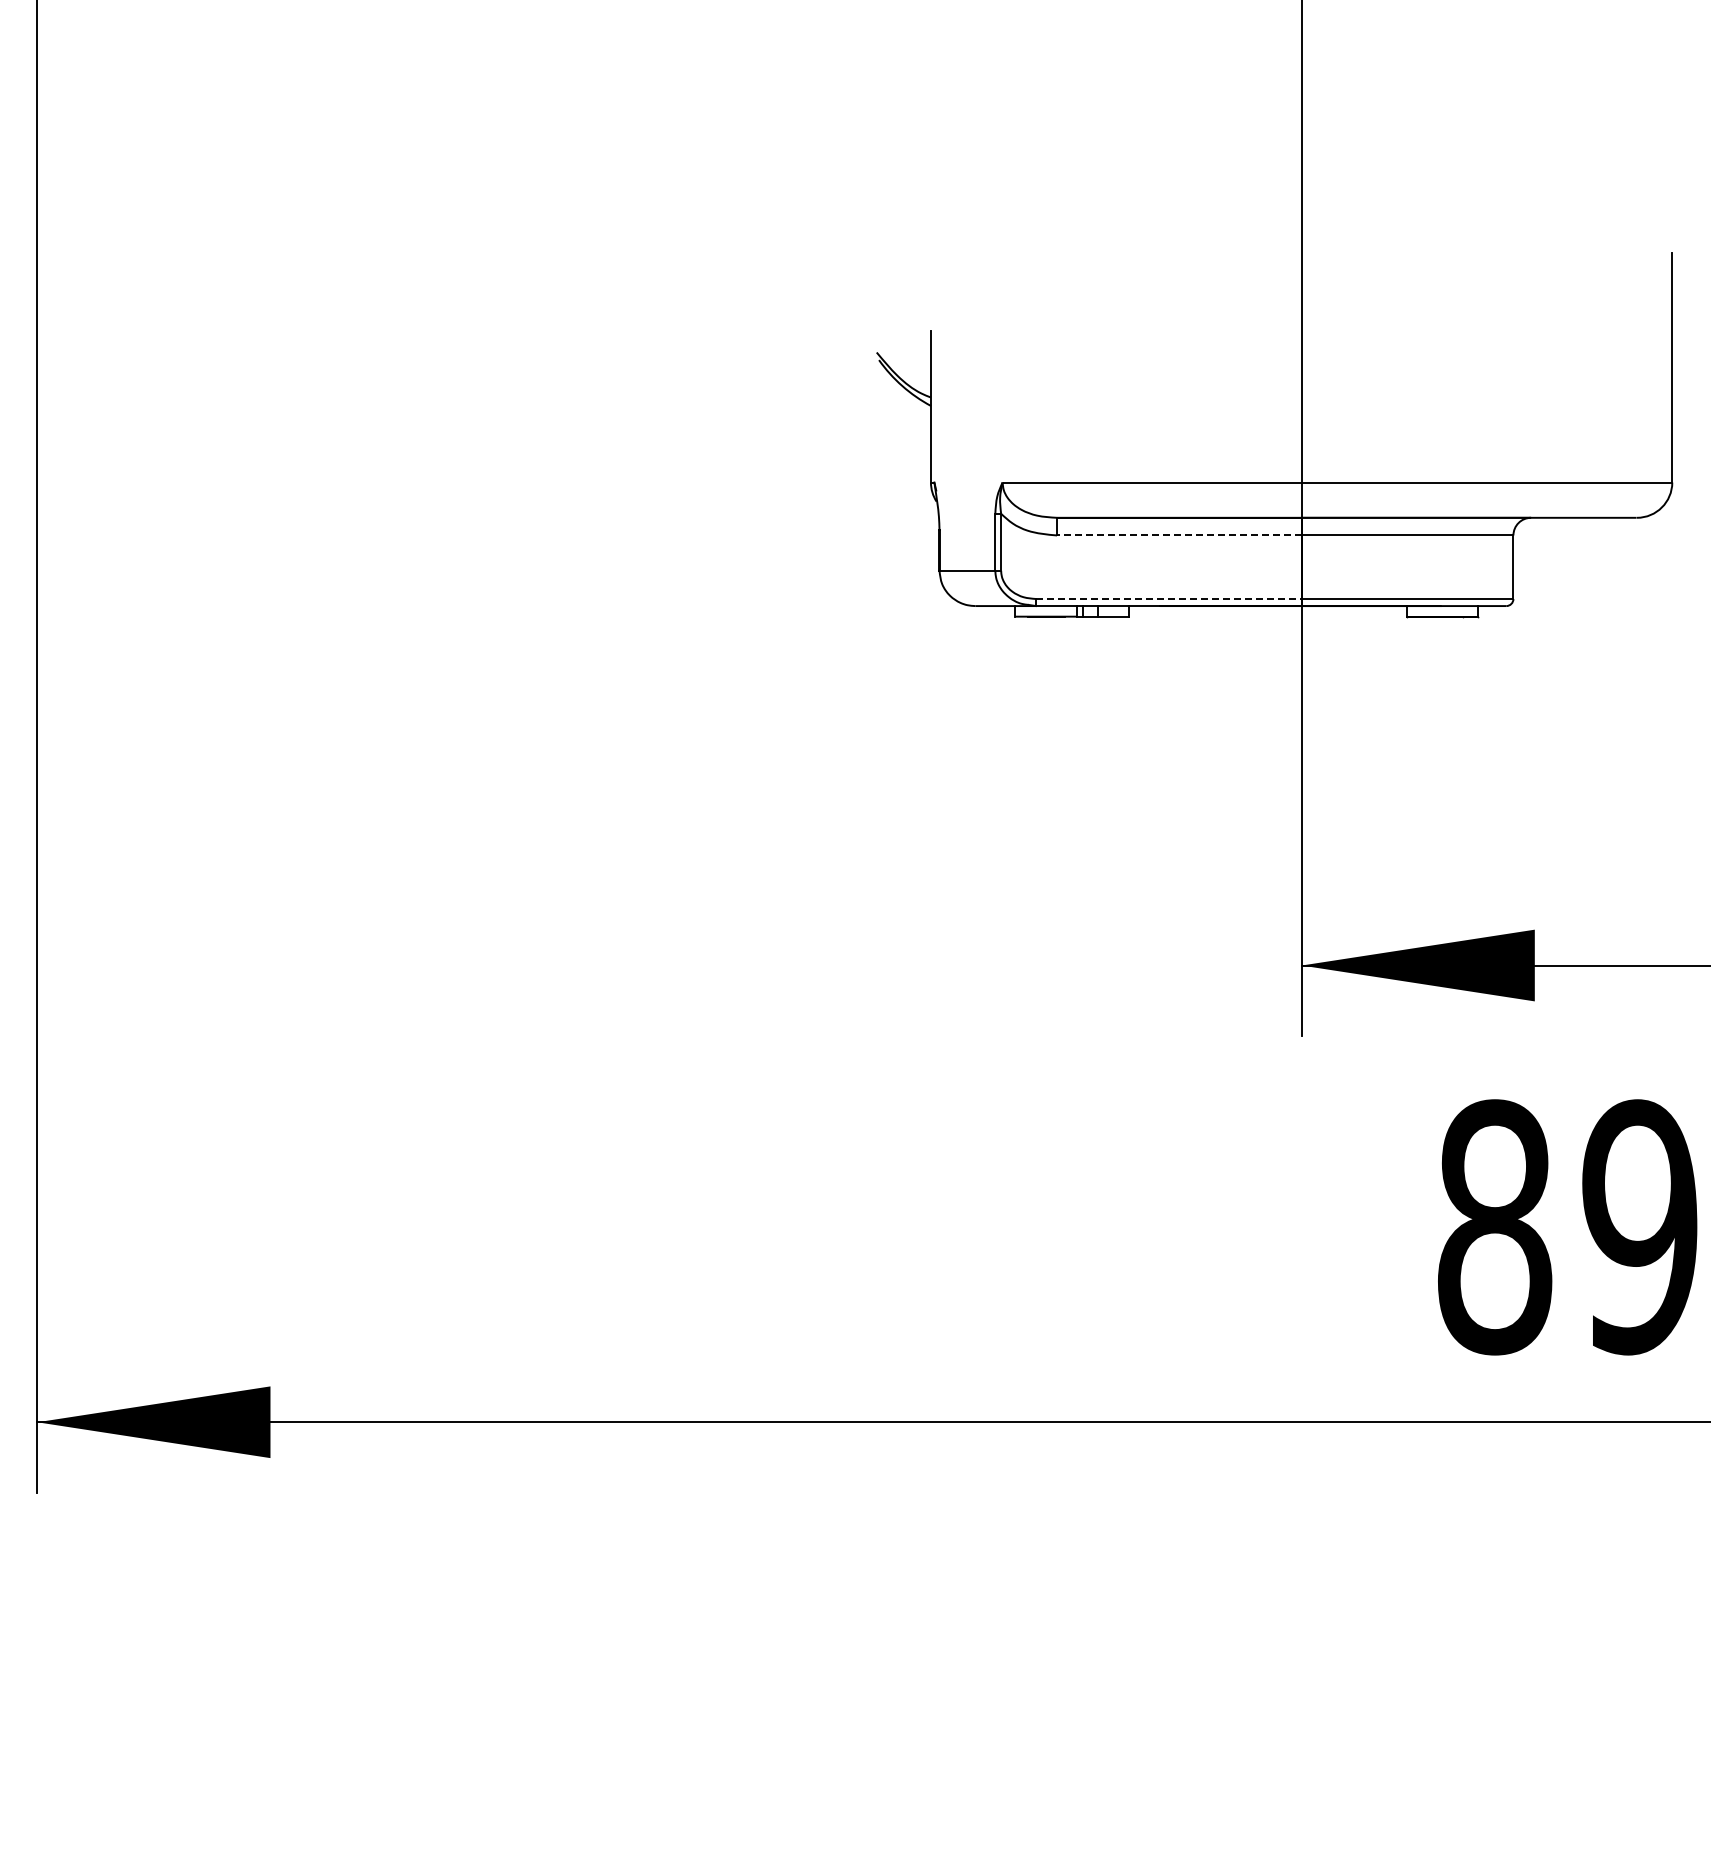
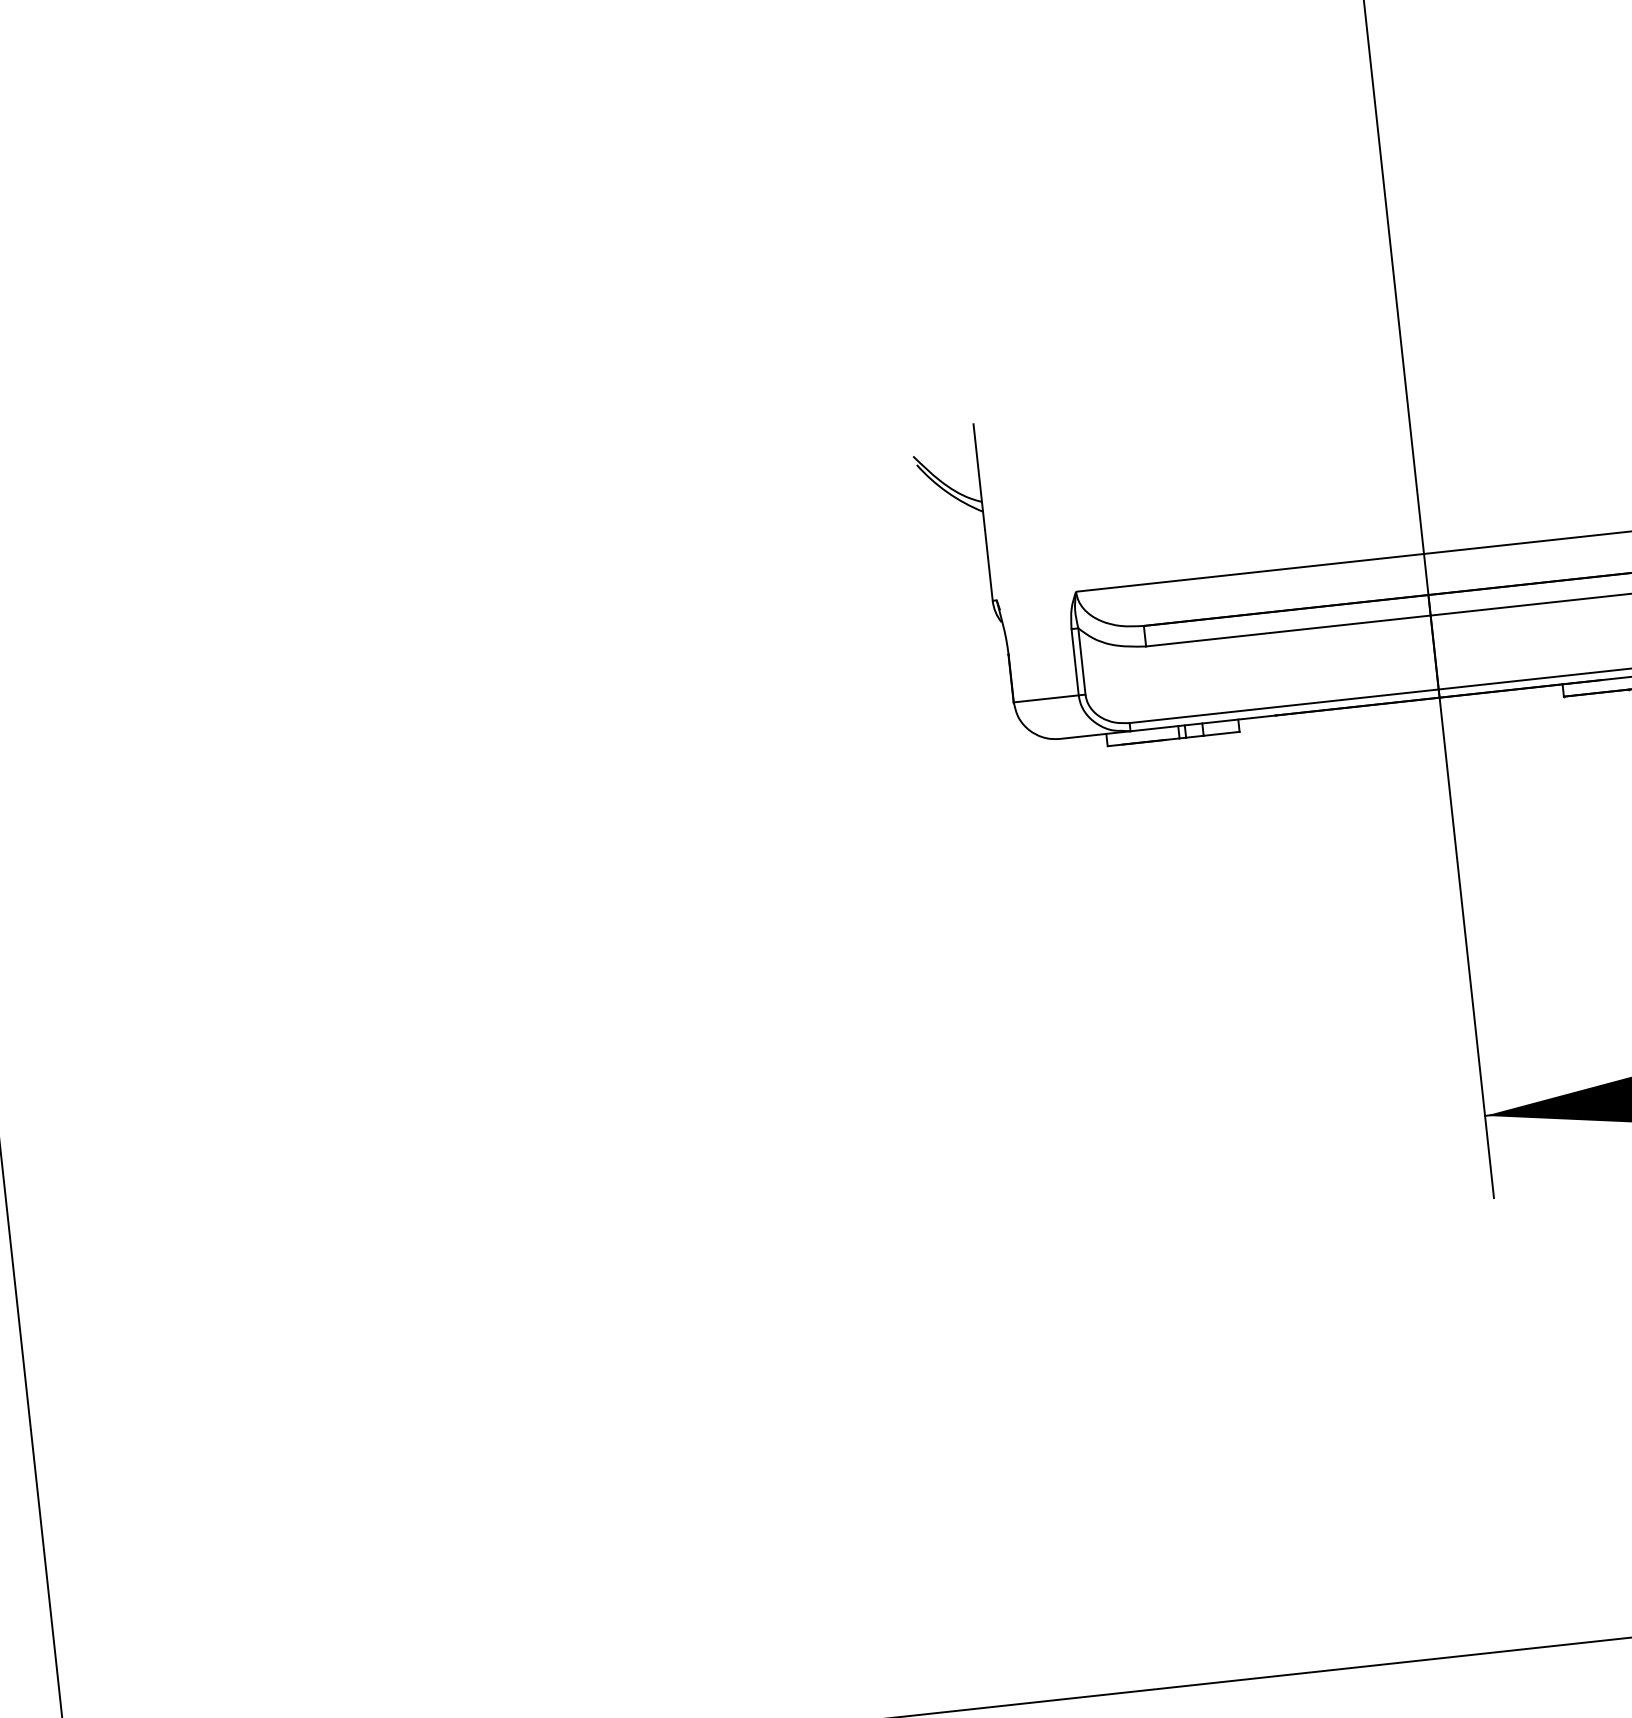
line: (1178, 535) -> (1287, 631), dashed -> solid
line: (1168, 599) -> (1283, 706), dashed -> solid

